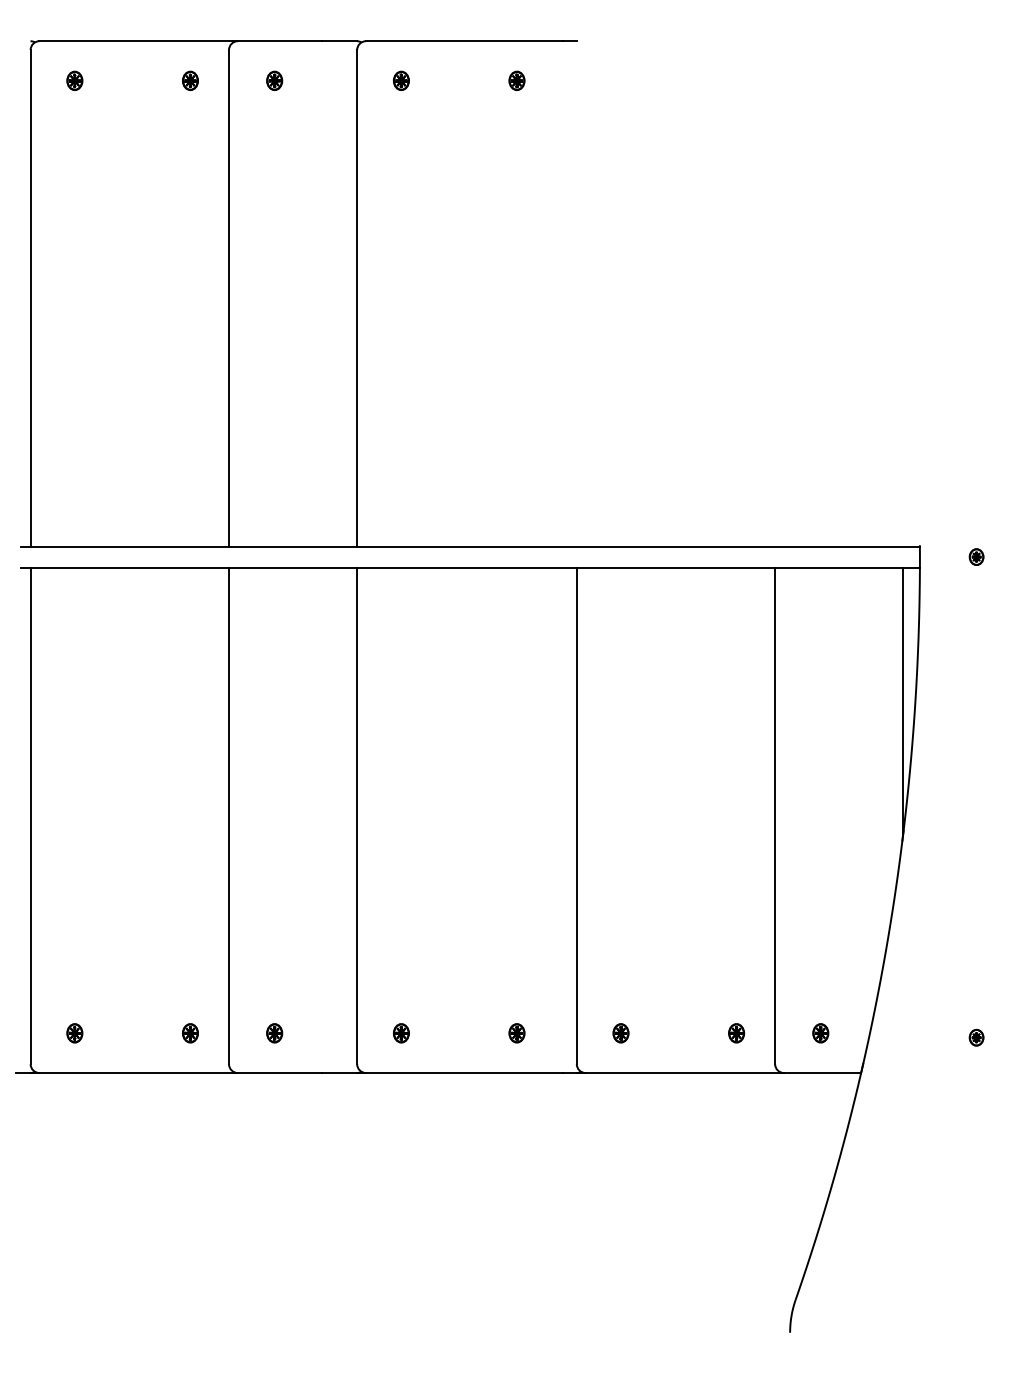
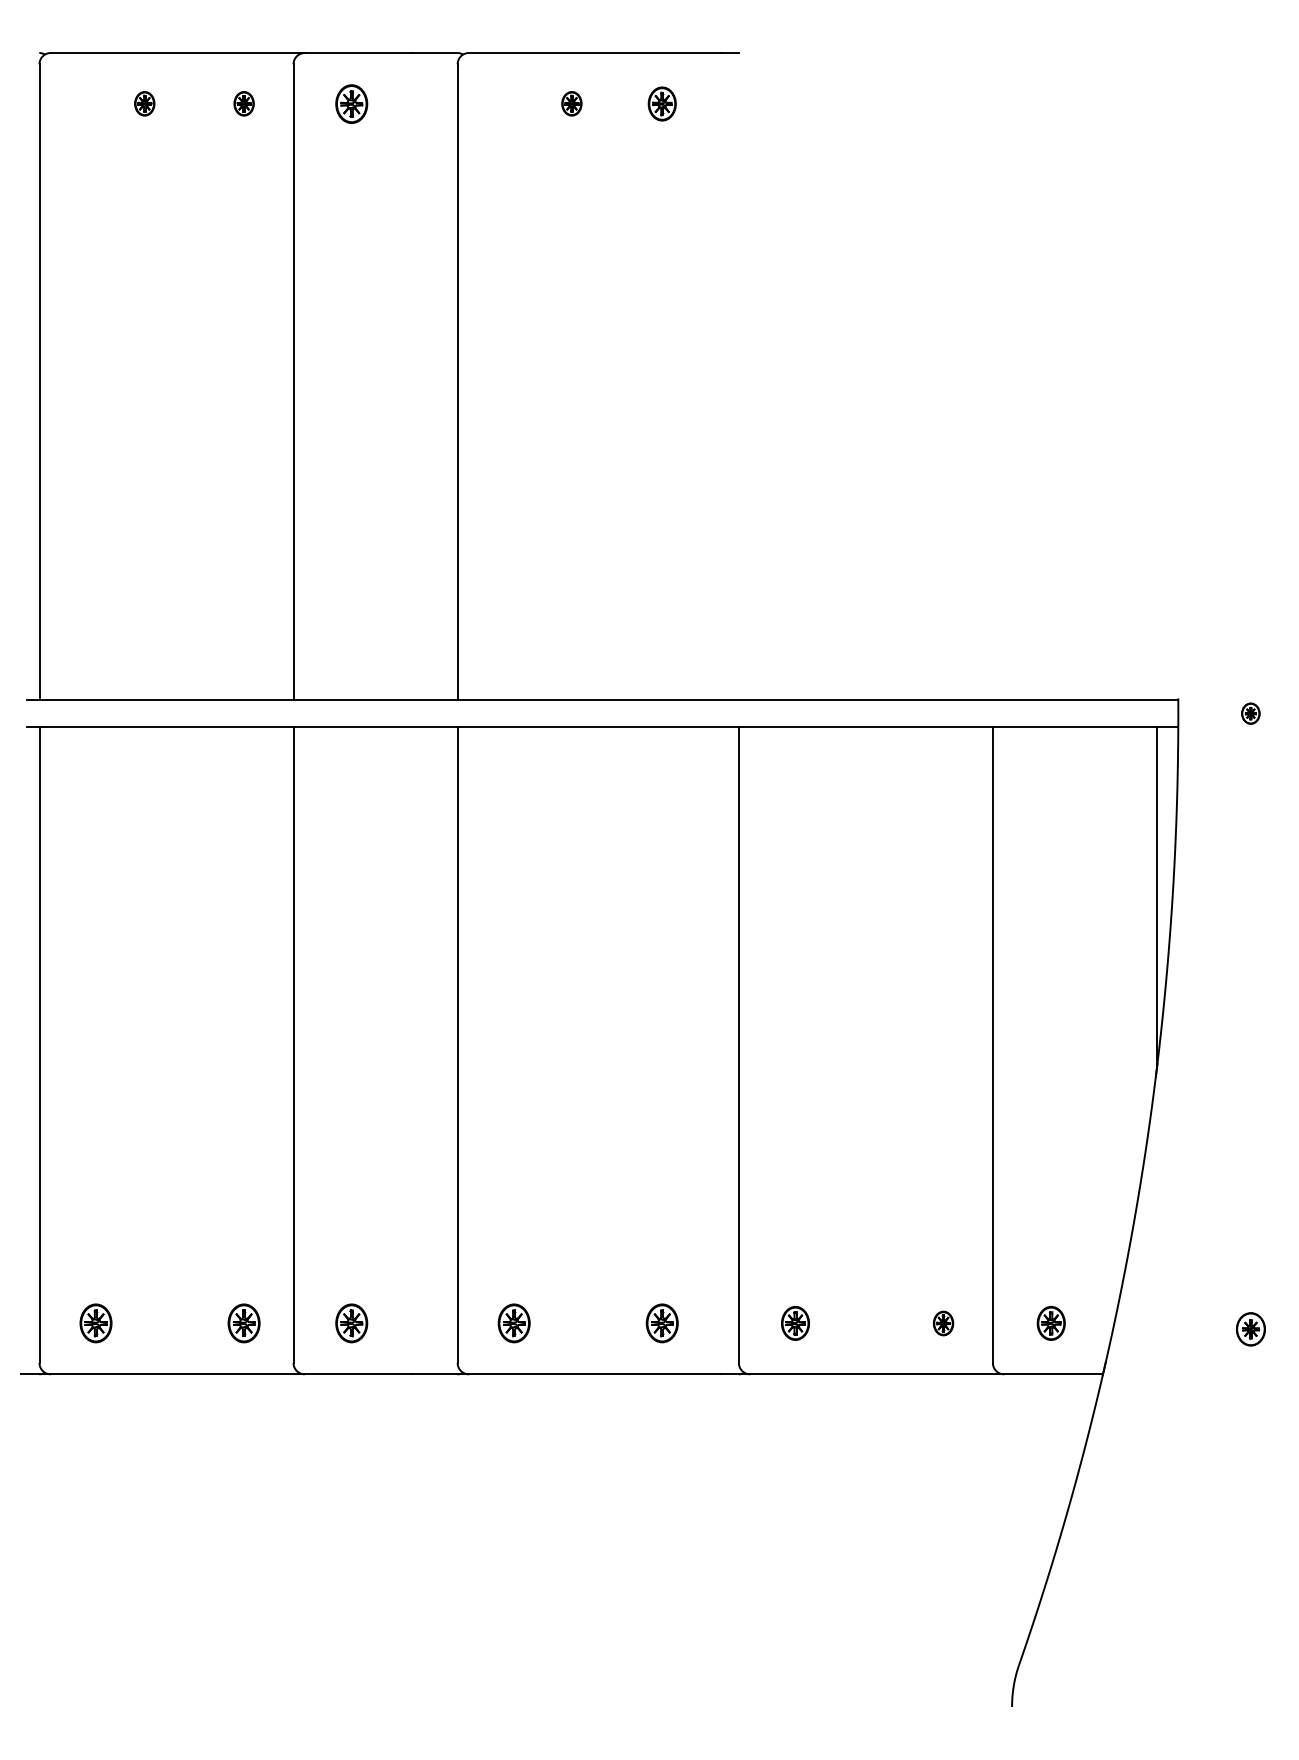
part: (74, 80) -> (144, 103), moved
part: (274, 80) -> (351, 103), size x1.6
part: (401, 80) -> (572, 103), moved
part: (516, 80) -> (661, 103), size x1.4
part: (74, 1033) -> (95, 1323), size x1.6
part: (190, 1033) -> (244, 1323), size x1.6
part: (274, 1033) -> (351, 1323), size x1.6
part: (401, 1033) -> (514, 1323), size x1.6
part: (516, 1033) -> (661, 1323), size x1.6
part: (620, 1033) -> (794, 1323), size x1.4
part: (820, 1033) -> (1050, 1323), size x1.4
part: (976, 1037) -> (1250, 1328), size x1.6

